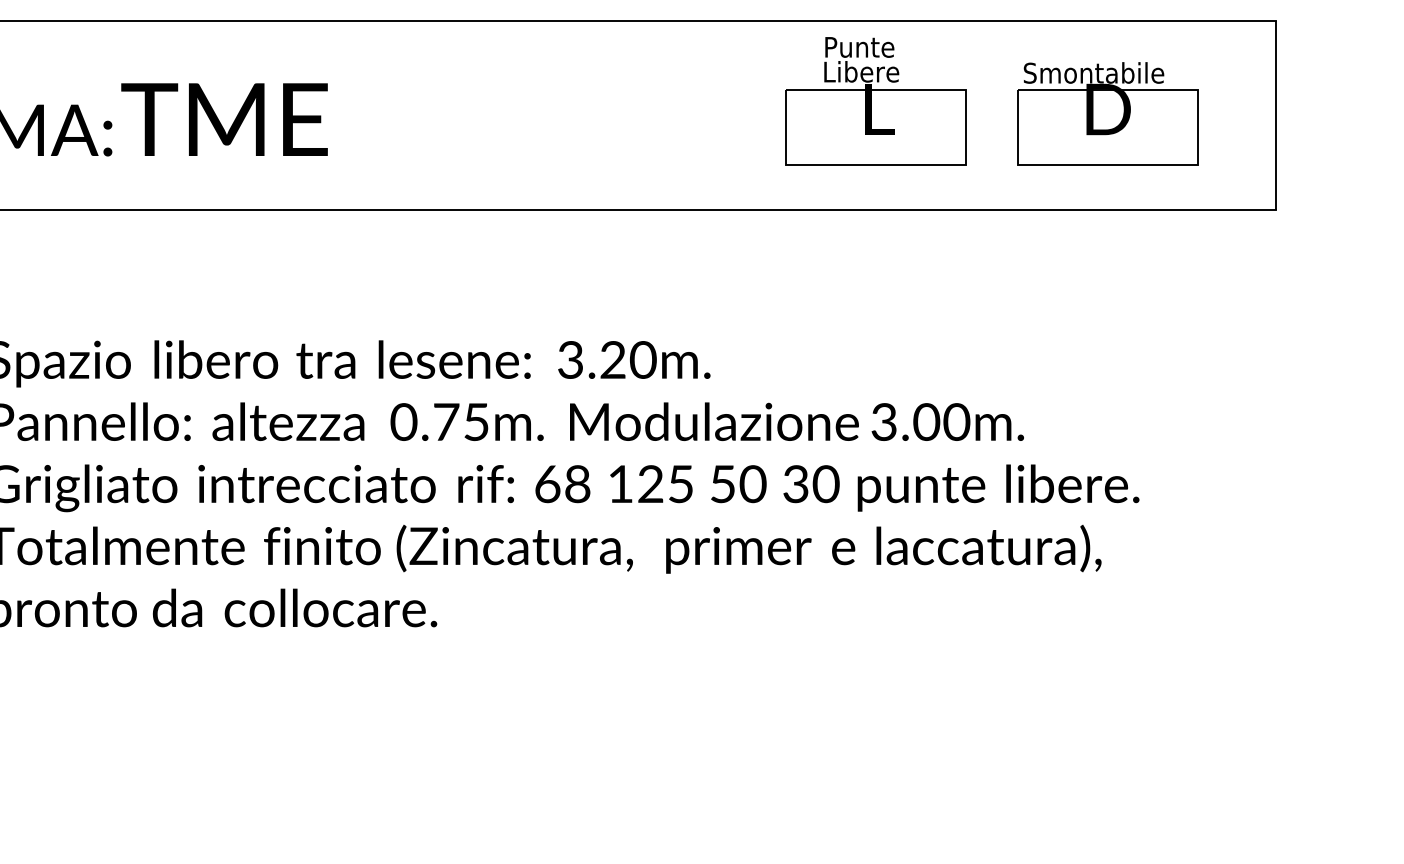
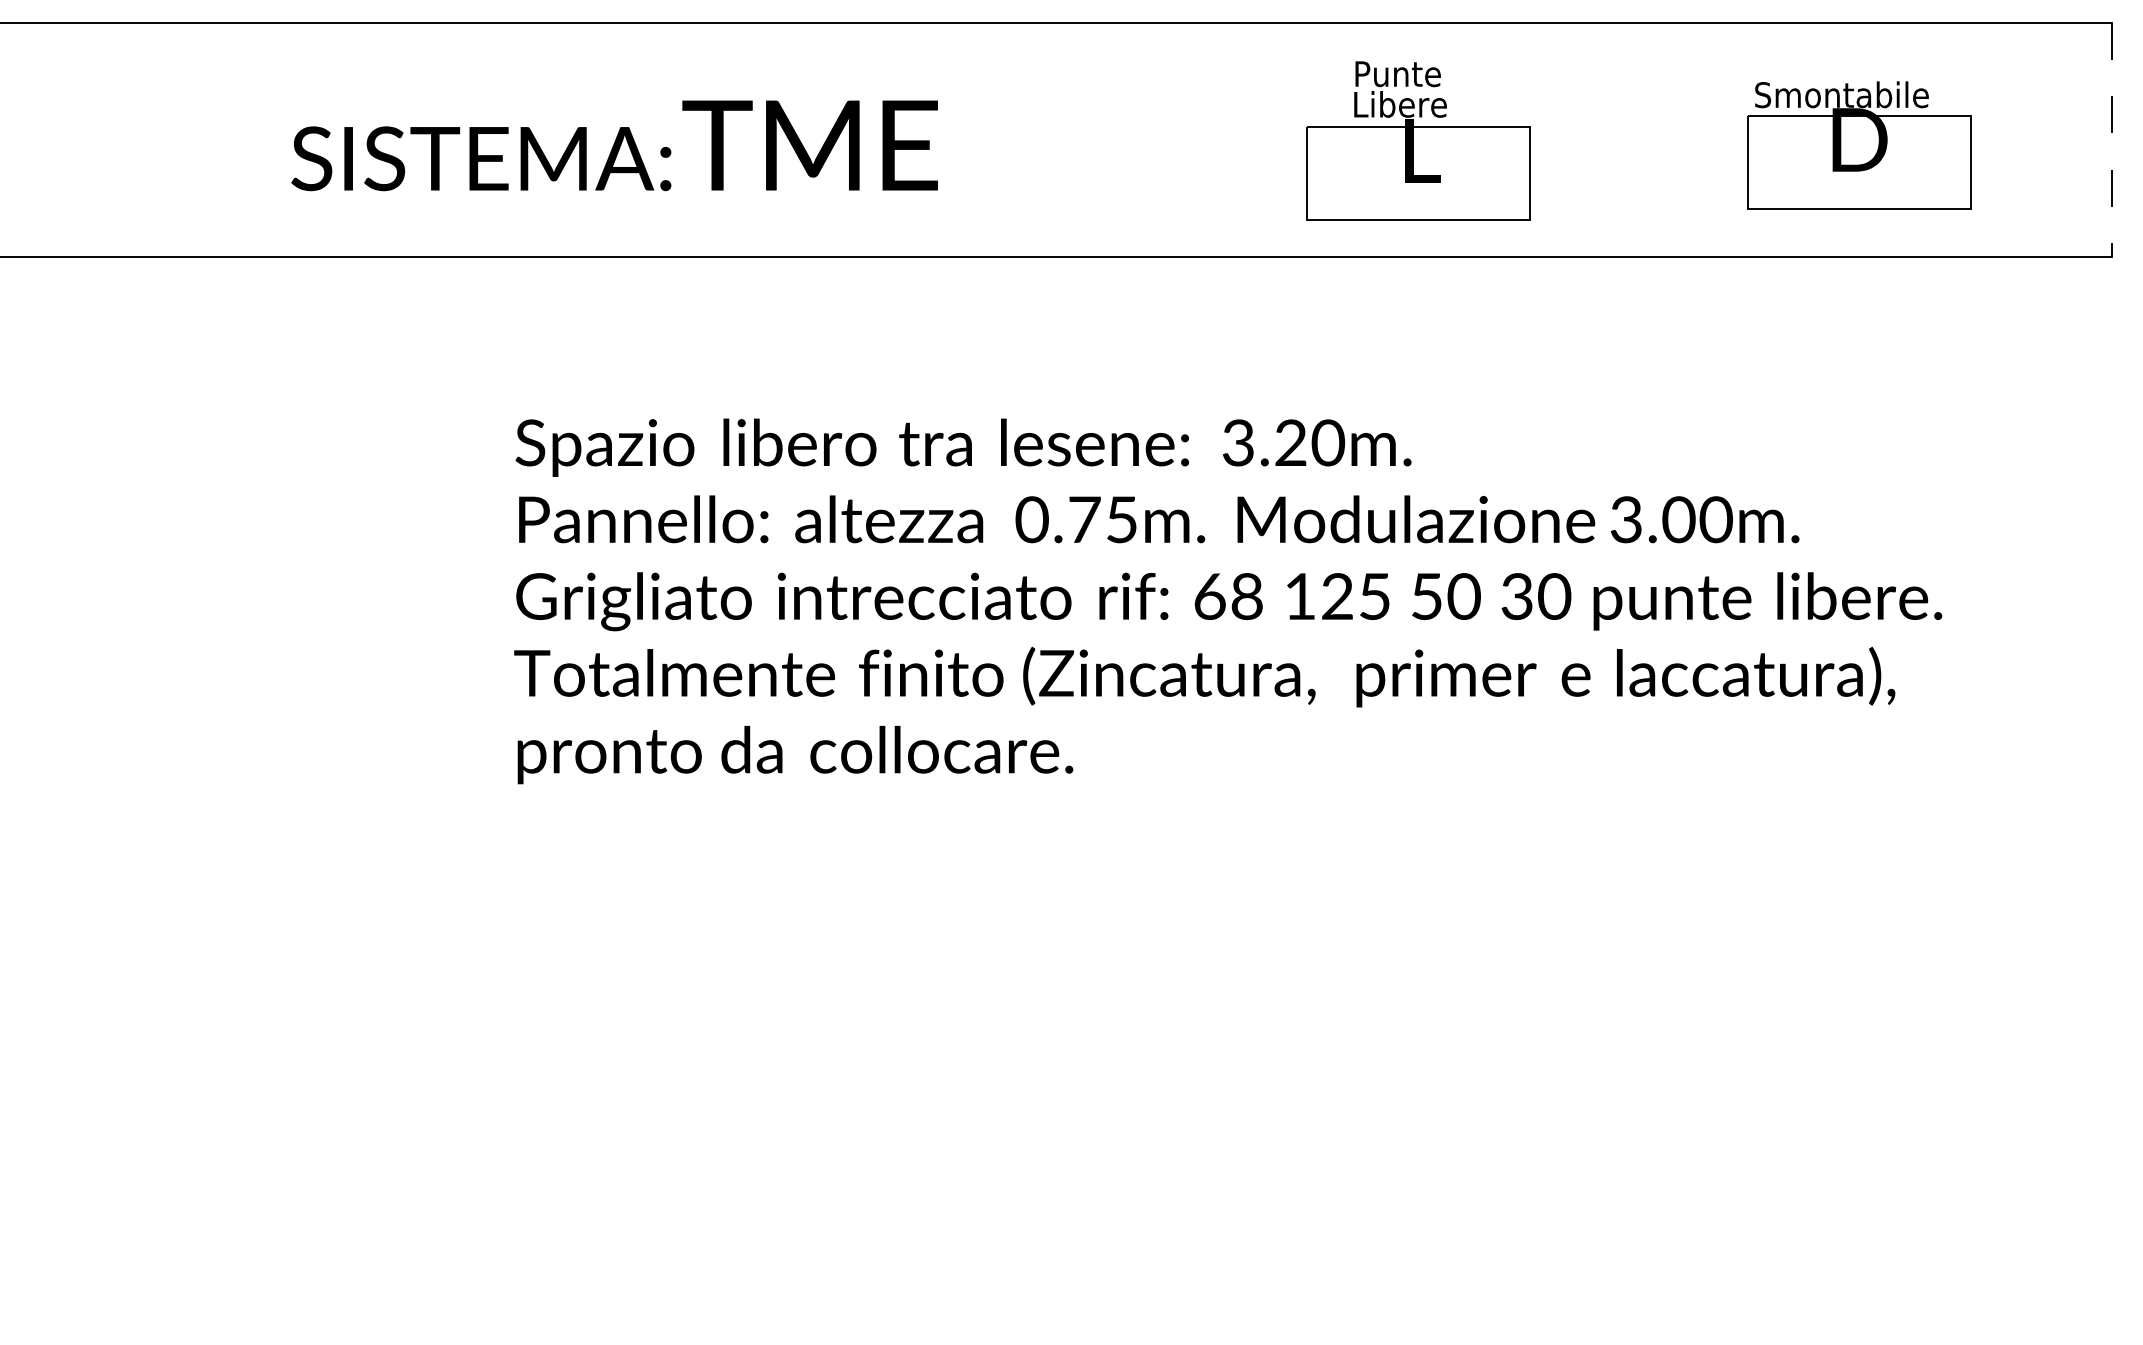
part: (876, 101) -> (1418, 140), moved
part: (1108, 113) -> (1859, 145), moved
line: (1276, 114) -> (2111, 139), solid -> dashed

